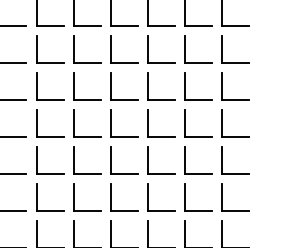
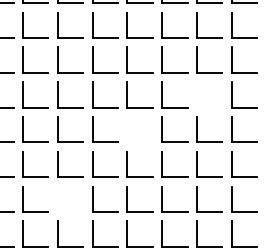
part: (185, 85) -> (197, 94), removed
part: (110, 123) -> (127, 129), removed
part: (37, 197) -> (58, 199), removed

